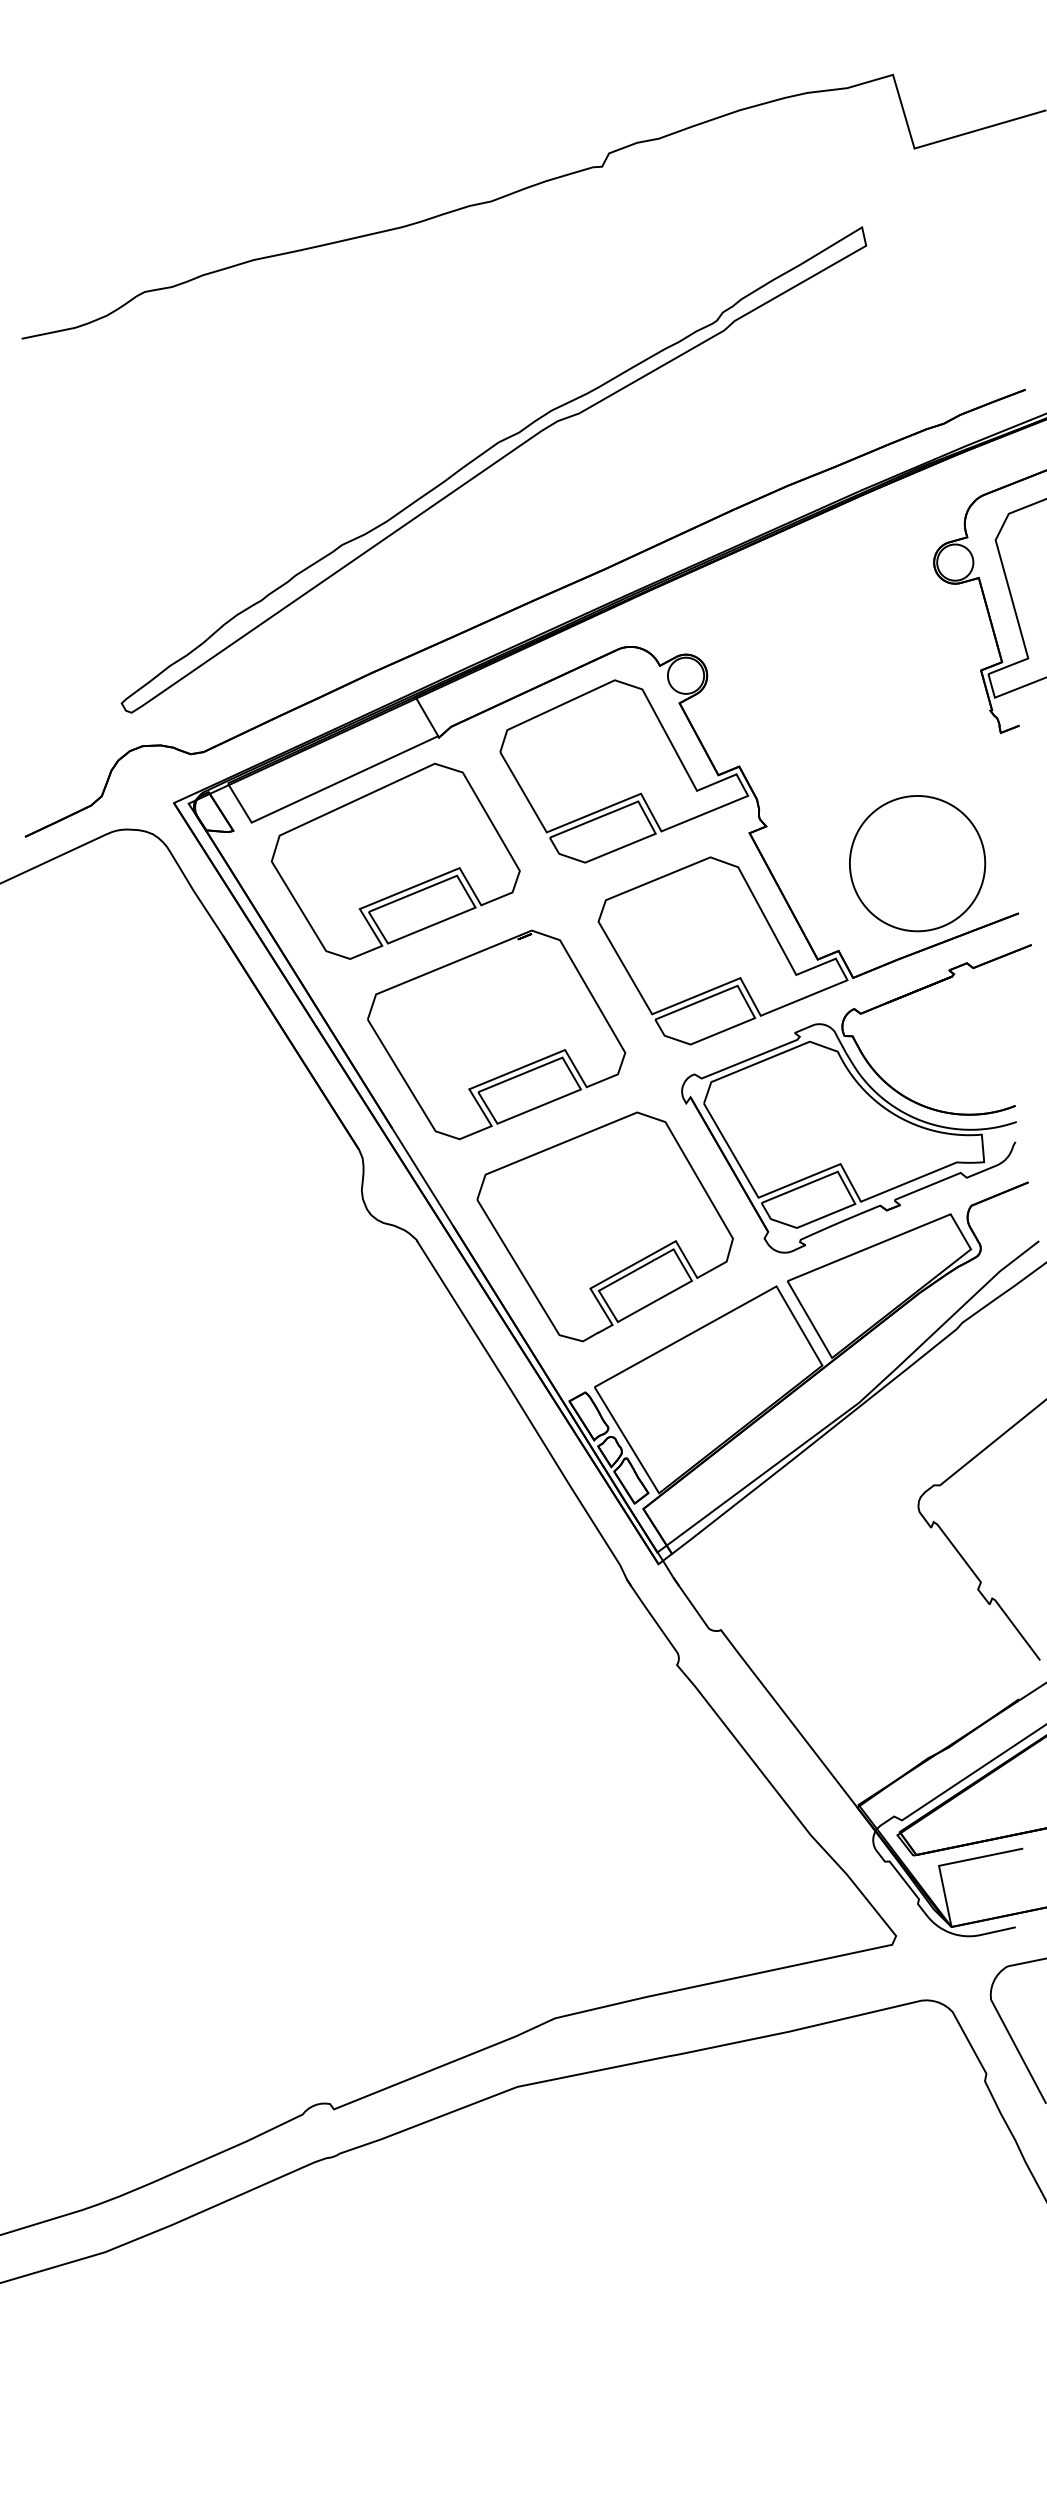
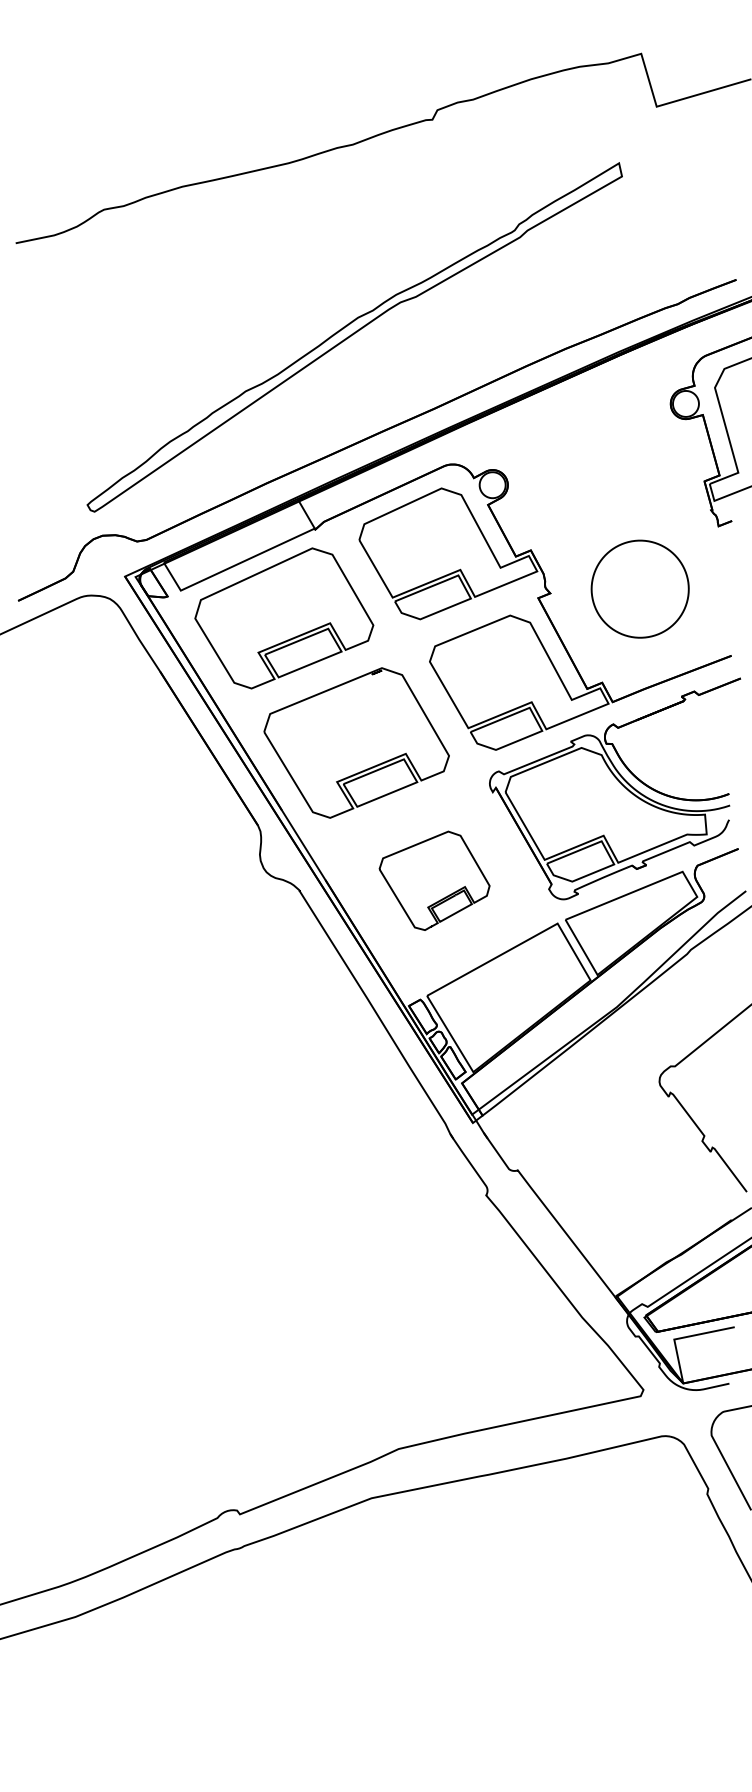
part: (917, 863) -> (640, 589), moved
part: (604, 1226) -> (434, 880), size x0.6

